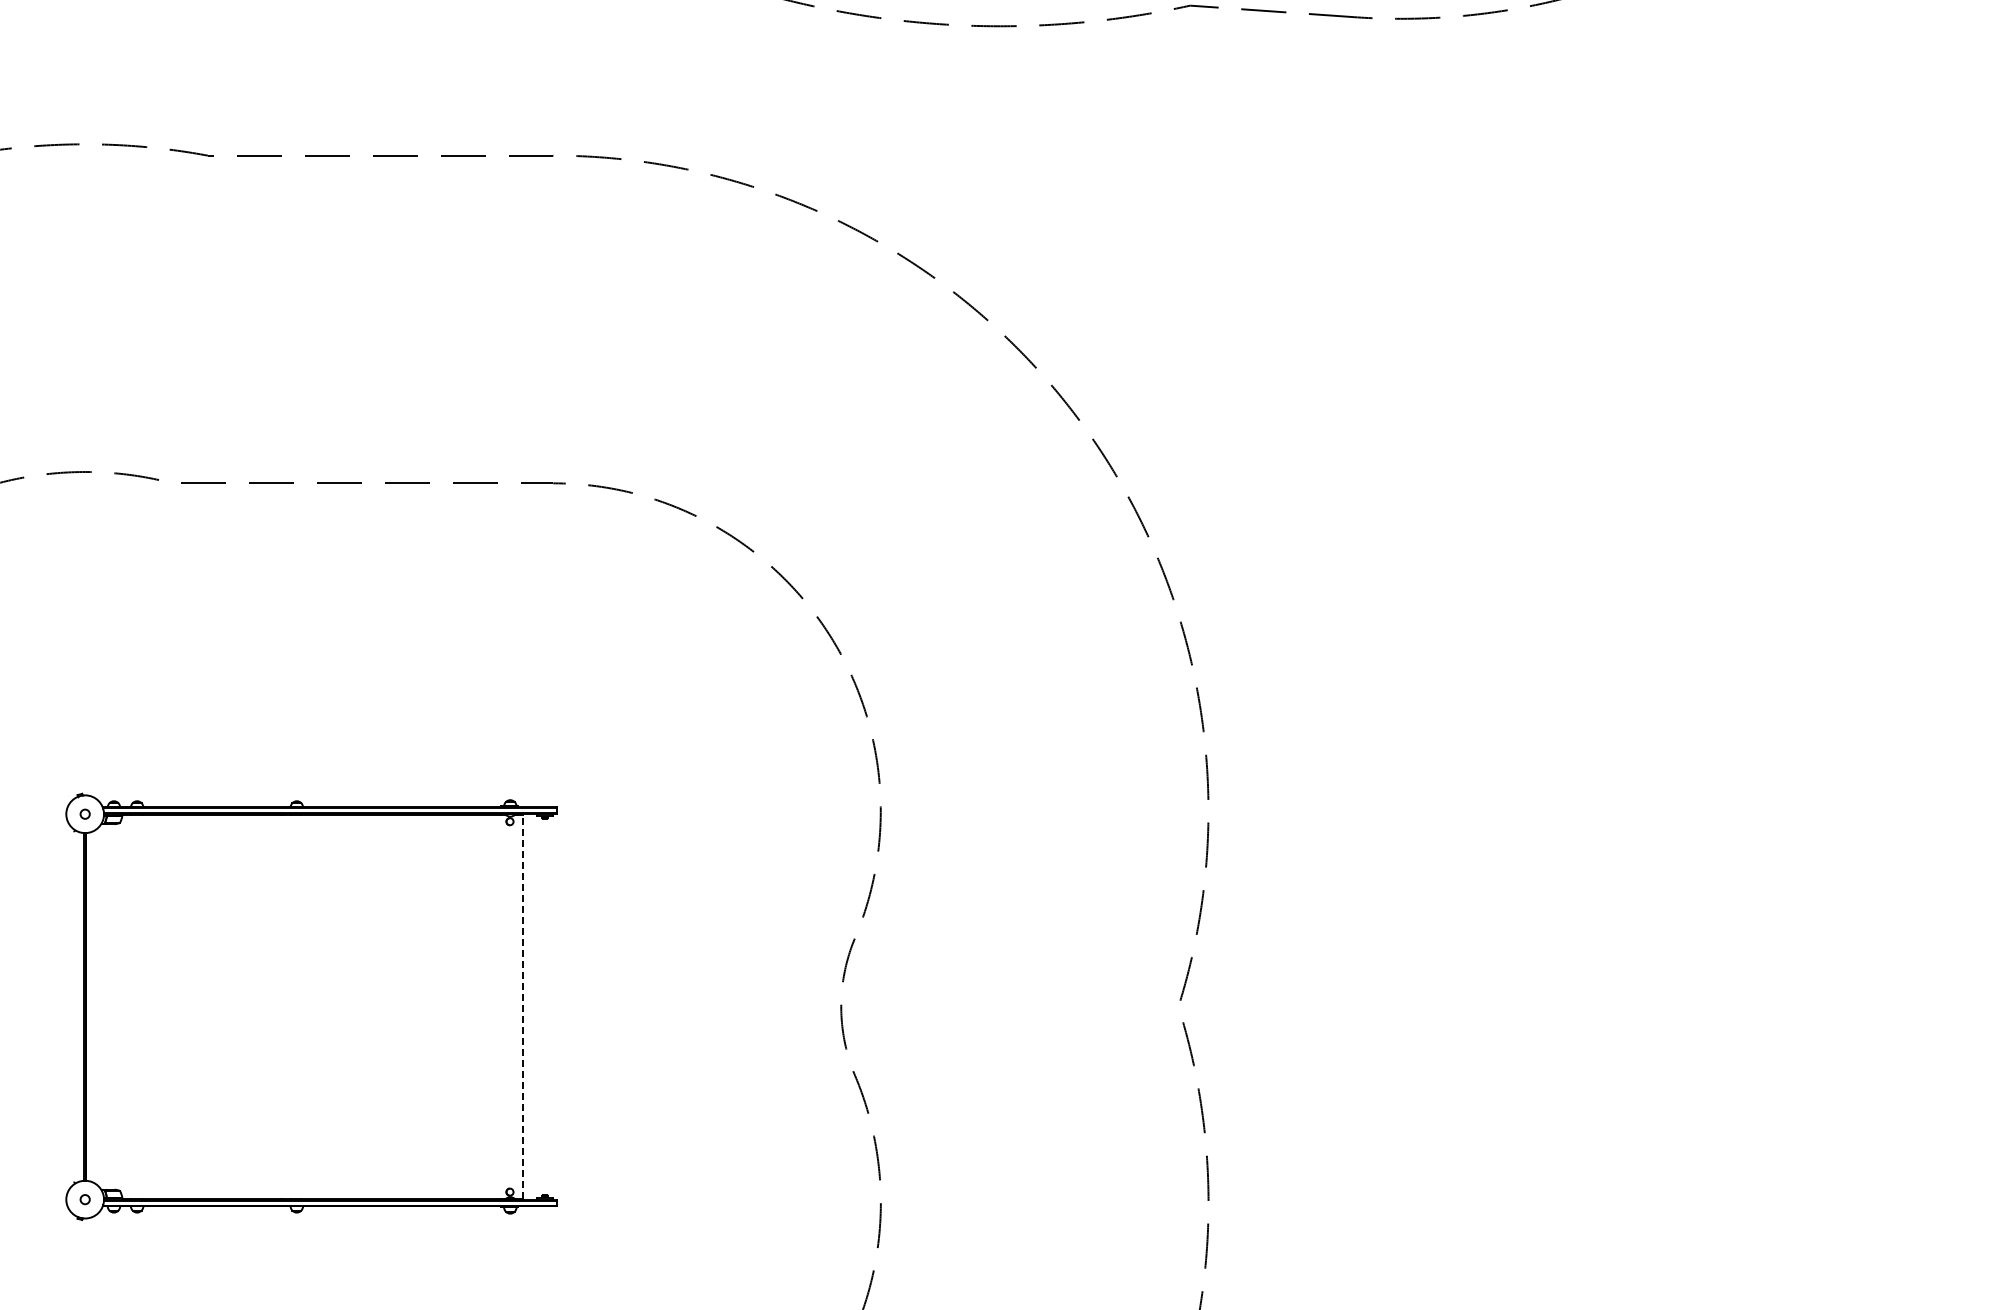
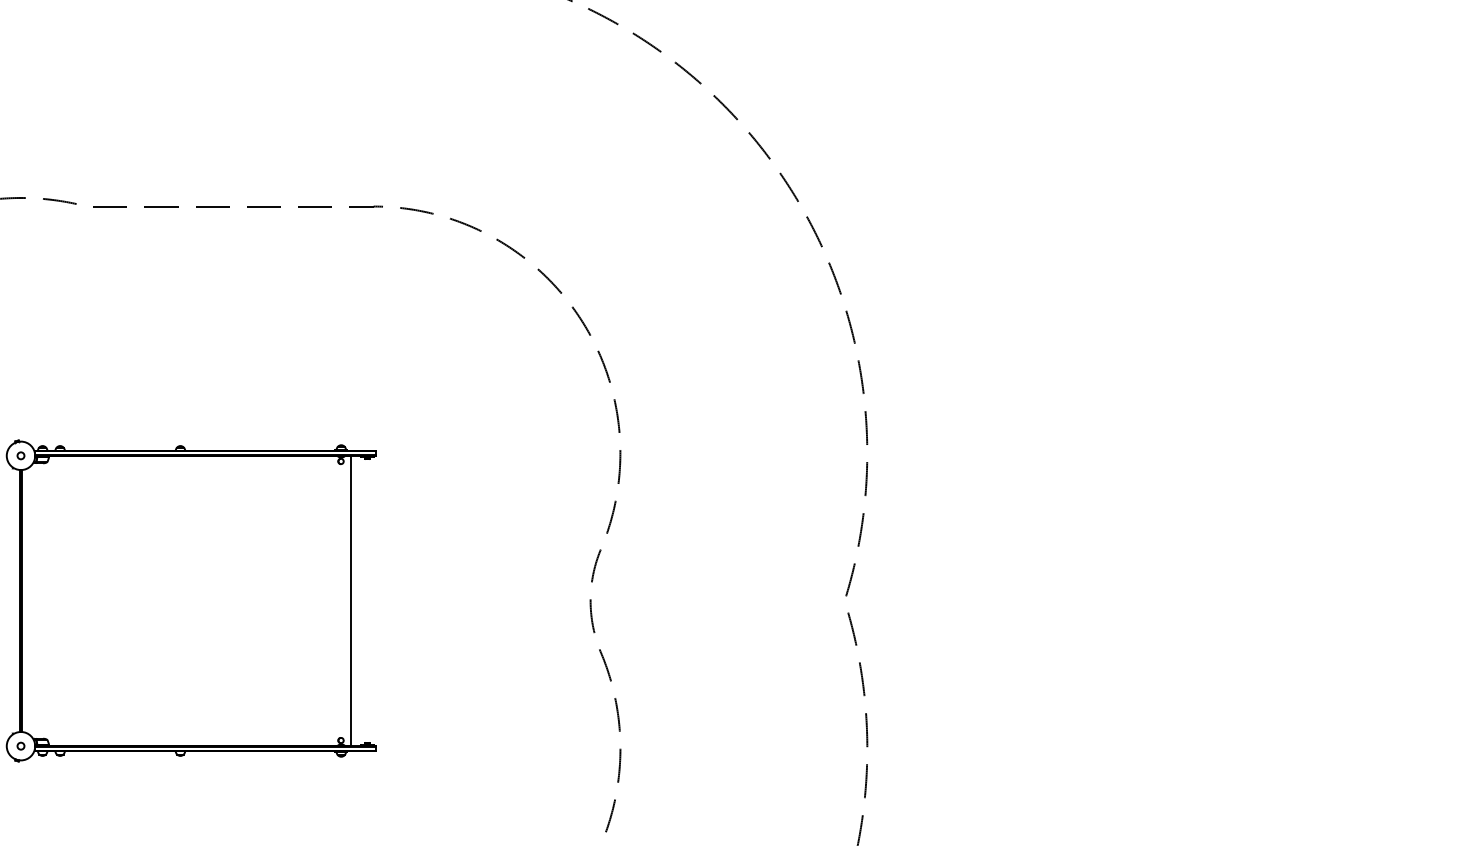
line: (523, 1006) -> (351, 600), dashed -> solid

